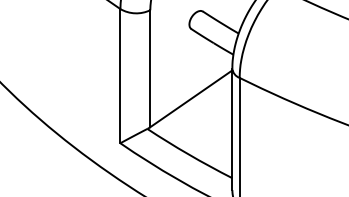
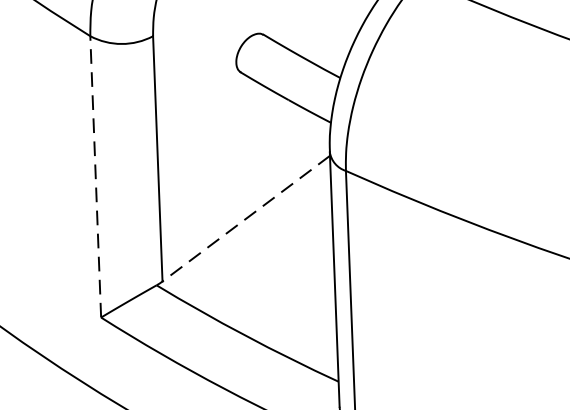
line: (120, 75) -> (95, 175), solid -> dashed
line: (191, 98) -> (246, 217), solid -> dashed

